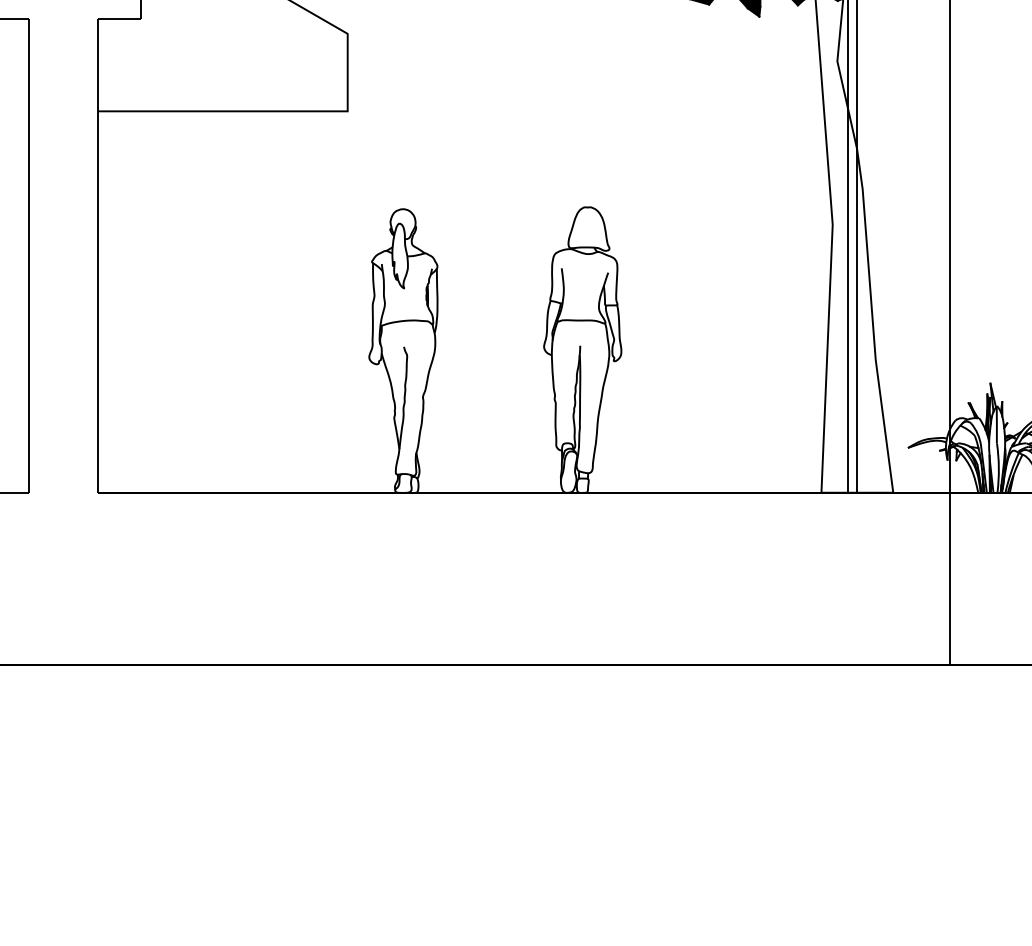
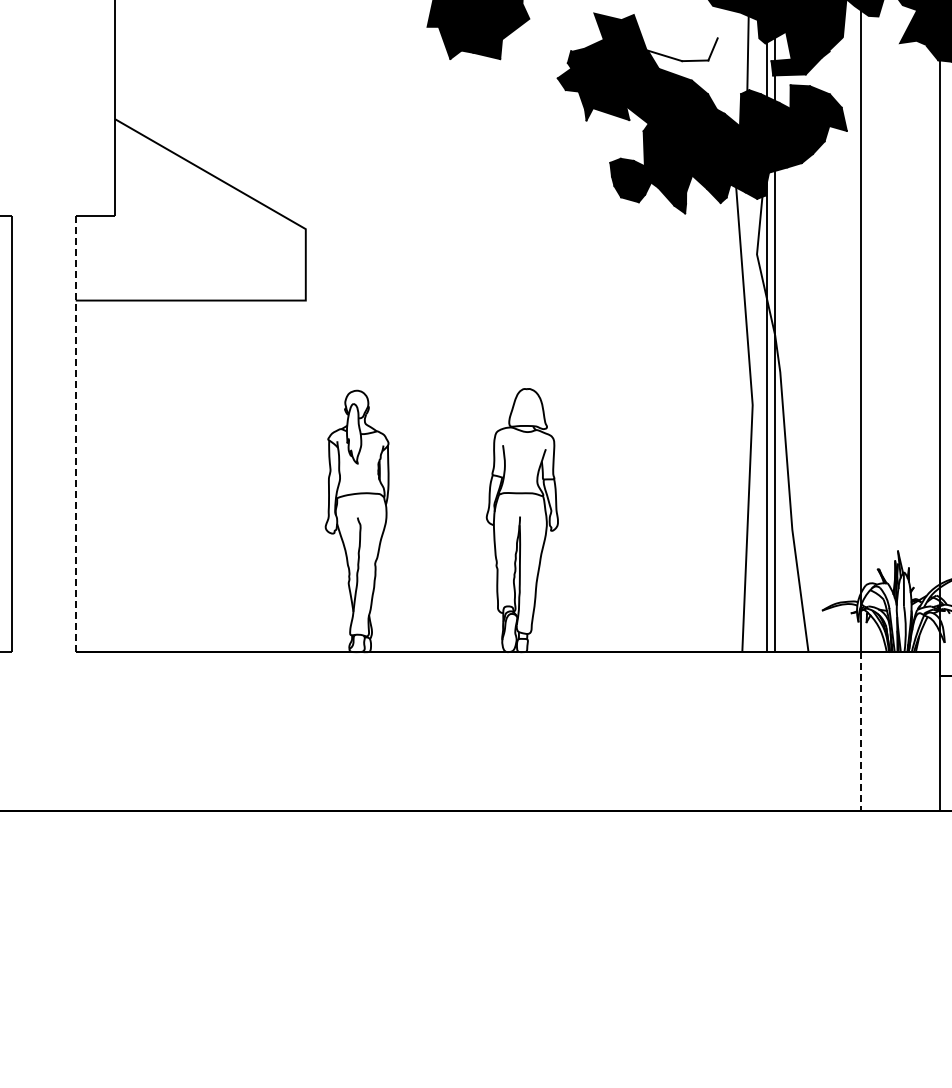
line: (97, 256) -> (75, 434), solid -> dashed
line: (950, 579) -> (861, 731), solid -> dashed

